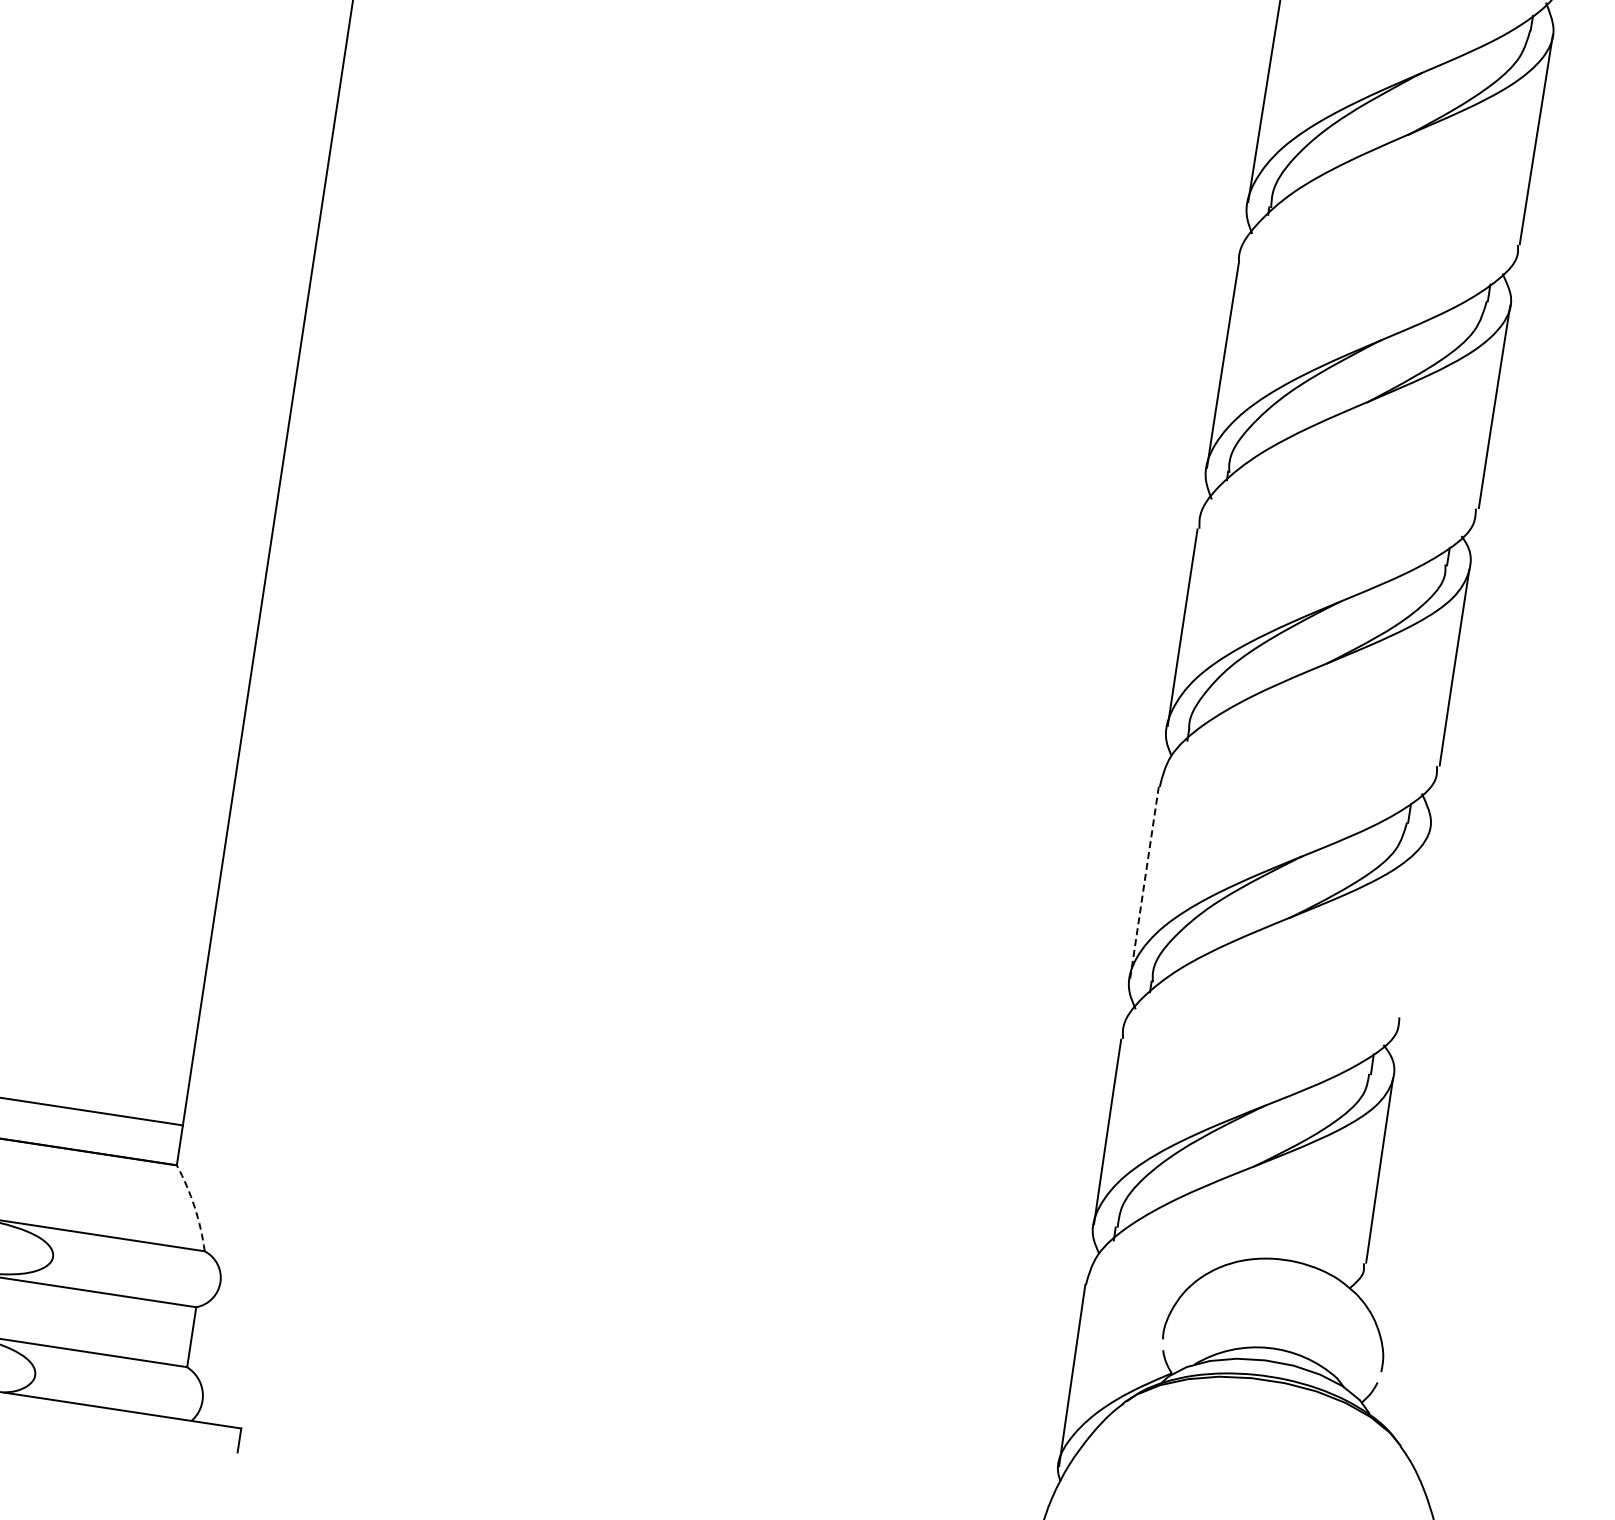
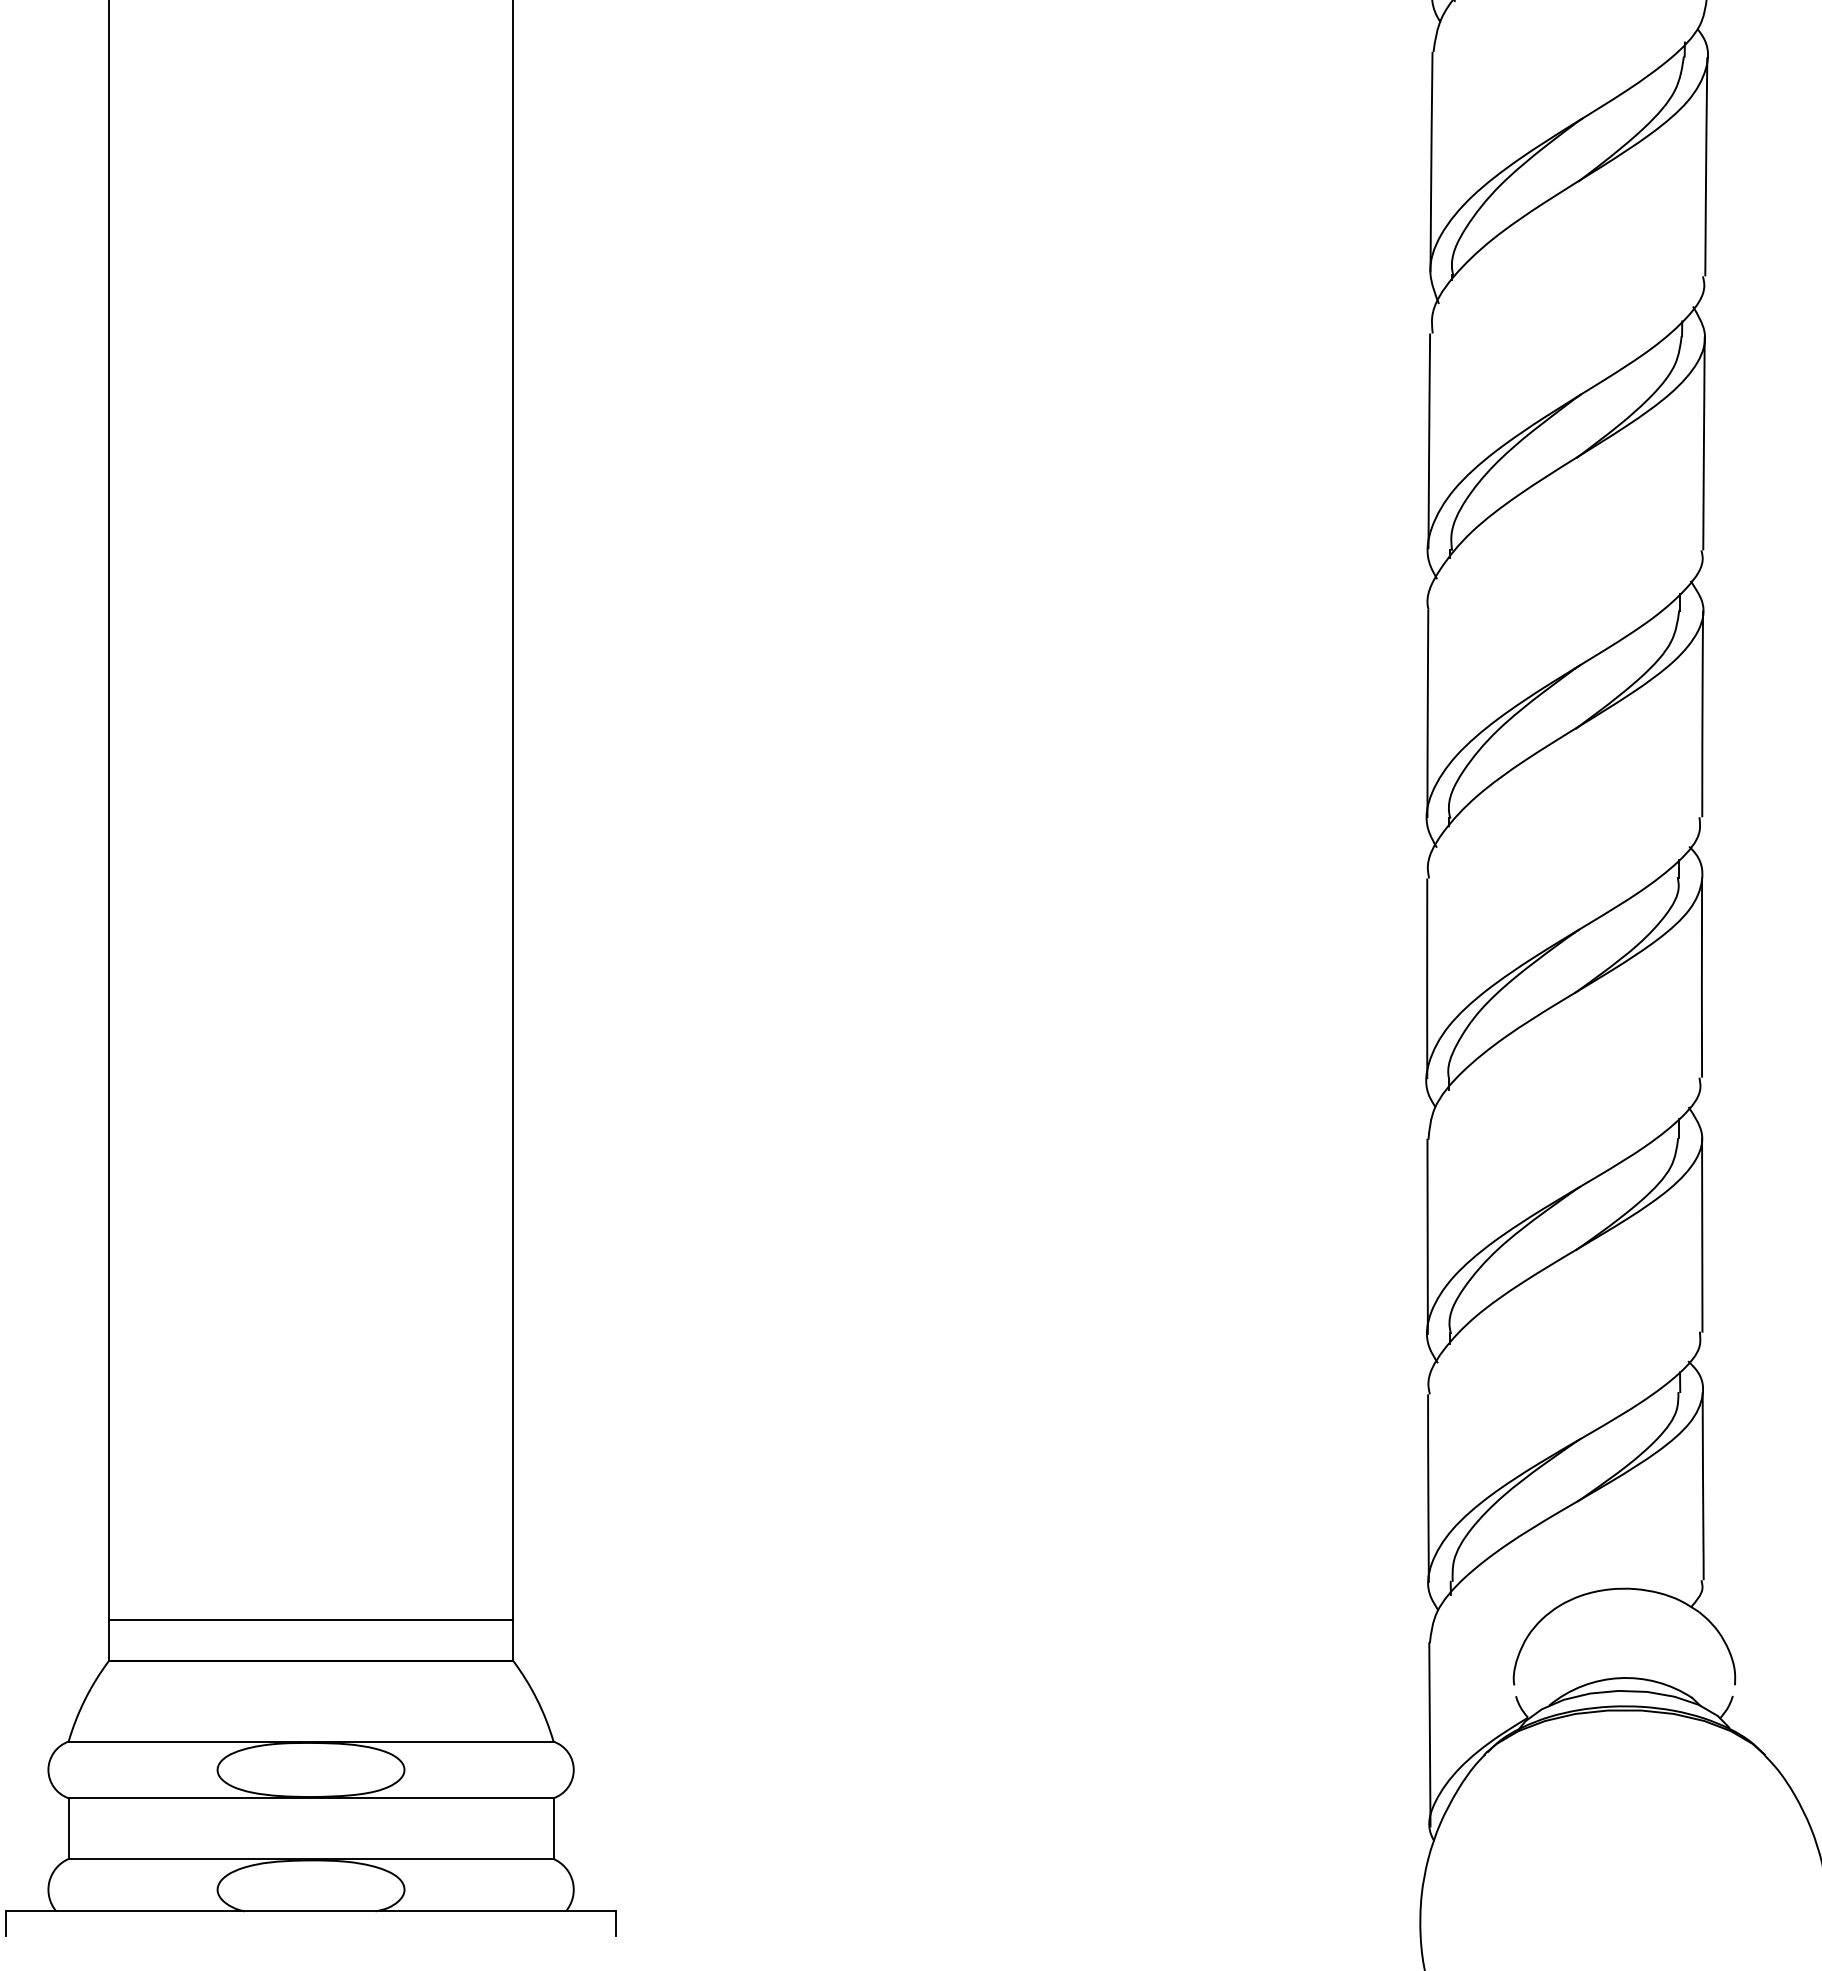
line: (1144, 883) -> (1427, 1237), dashed -> solid
line: (1416, 921) -> (1702, 1234), added
arc: (195, 1207) -> (537, 1699), dashed -> solid

